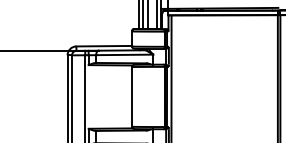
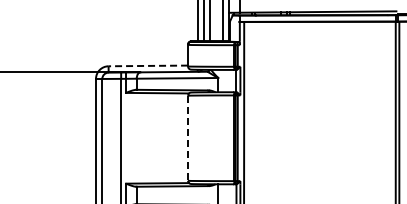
line: (104, 45) -> (148, 65), solid -> dashed
line: (132, 97) -> (188, 138), solid -> dashed

